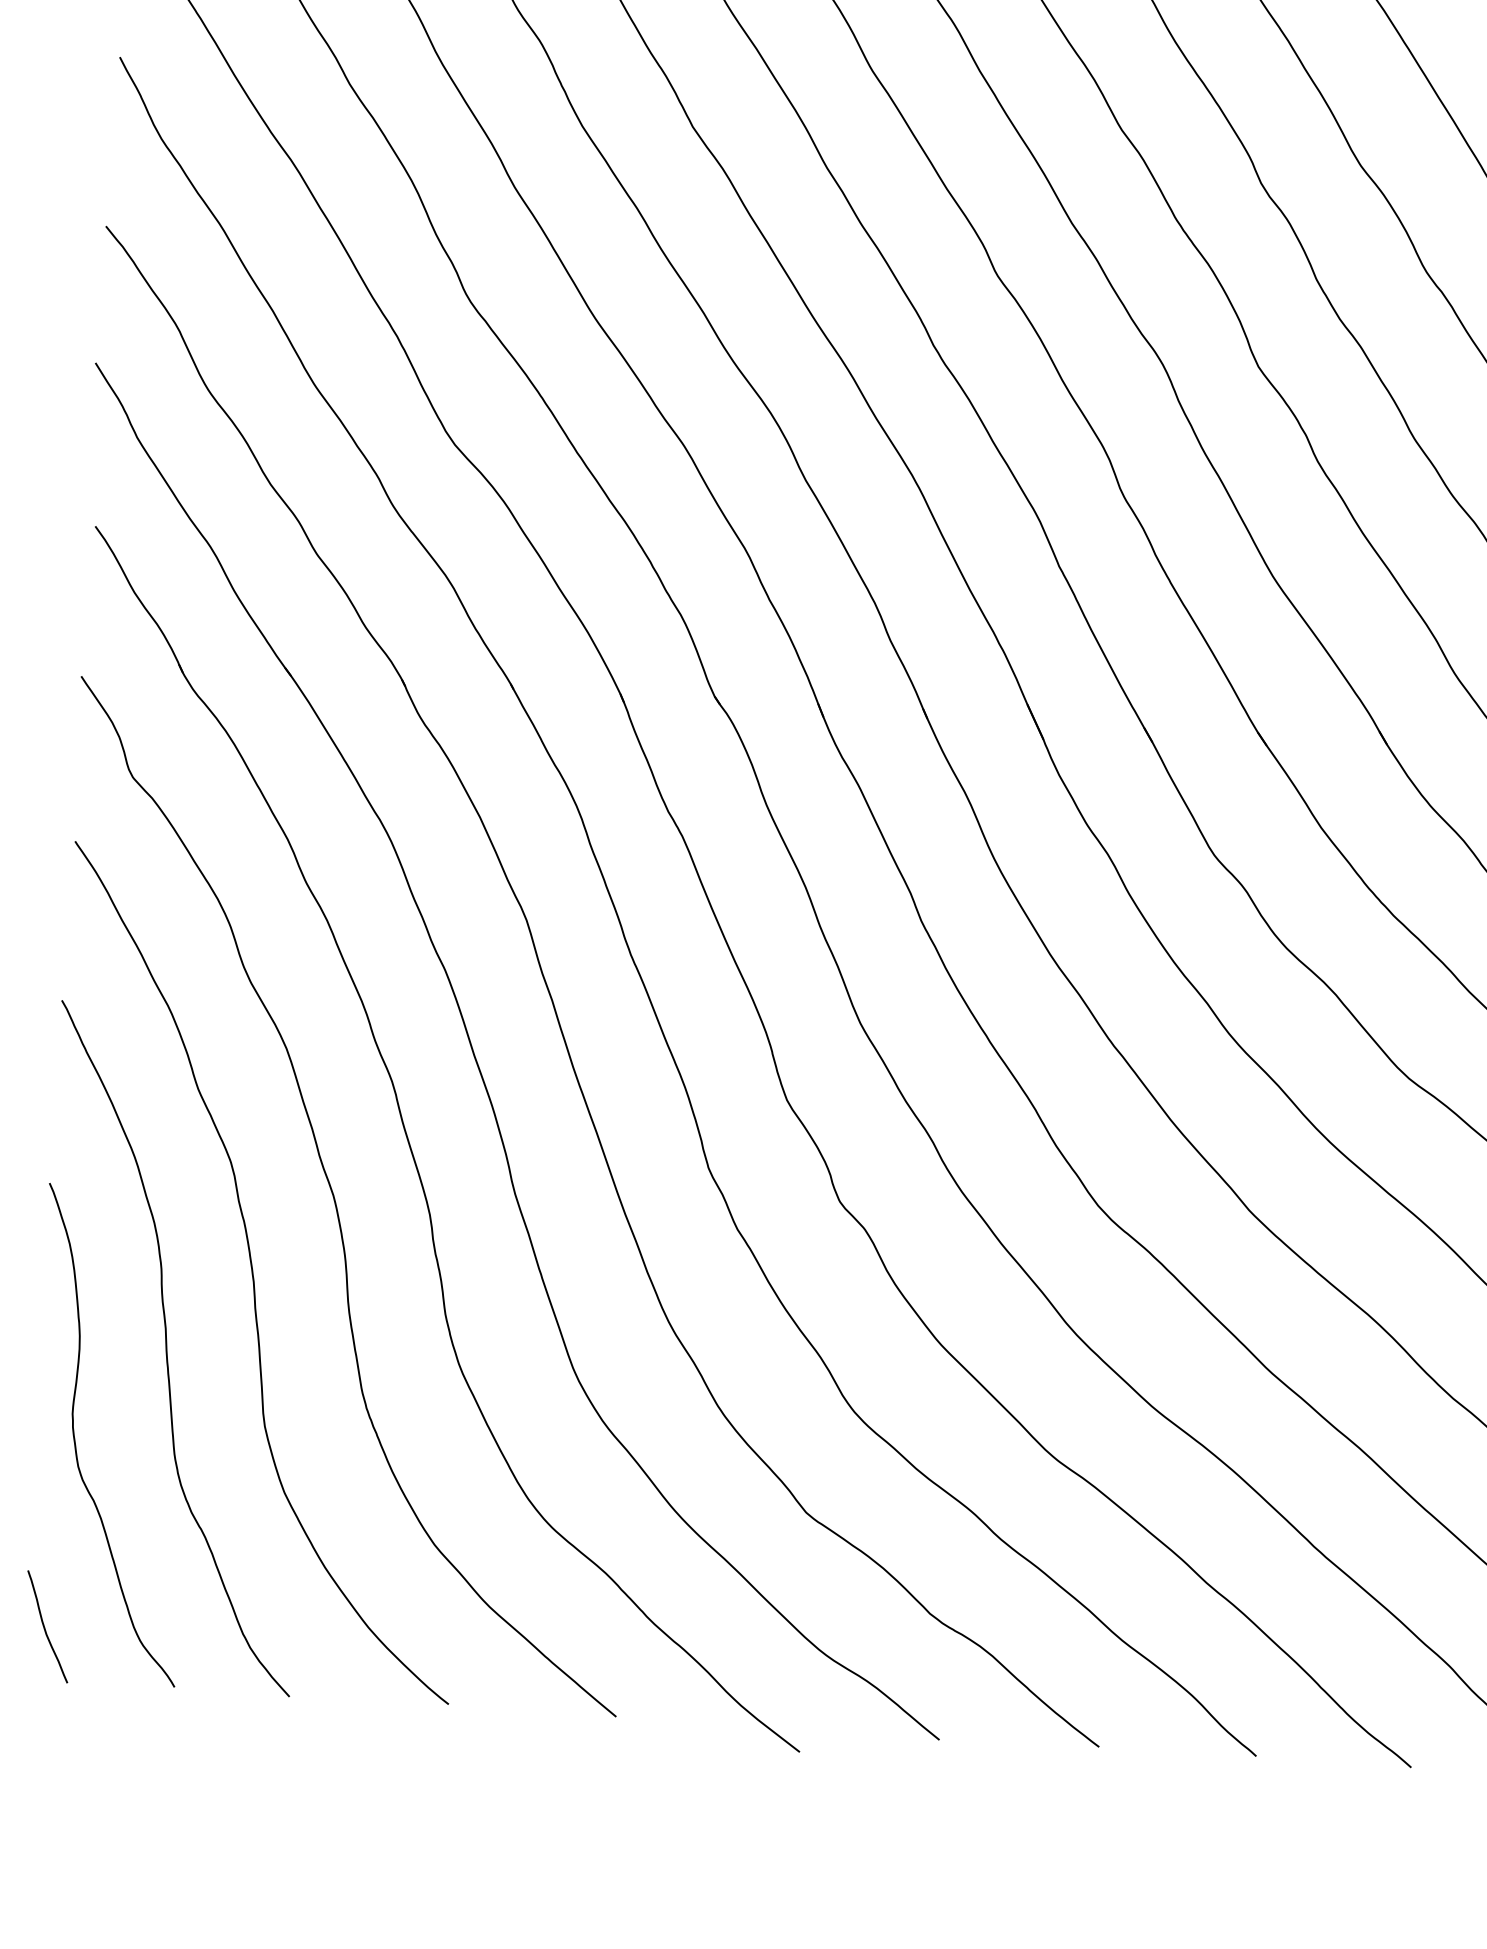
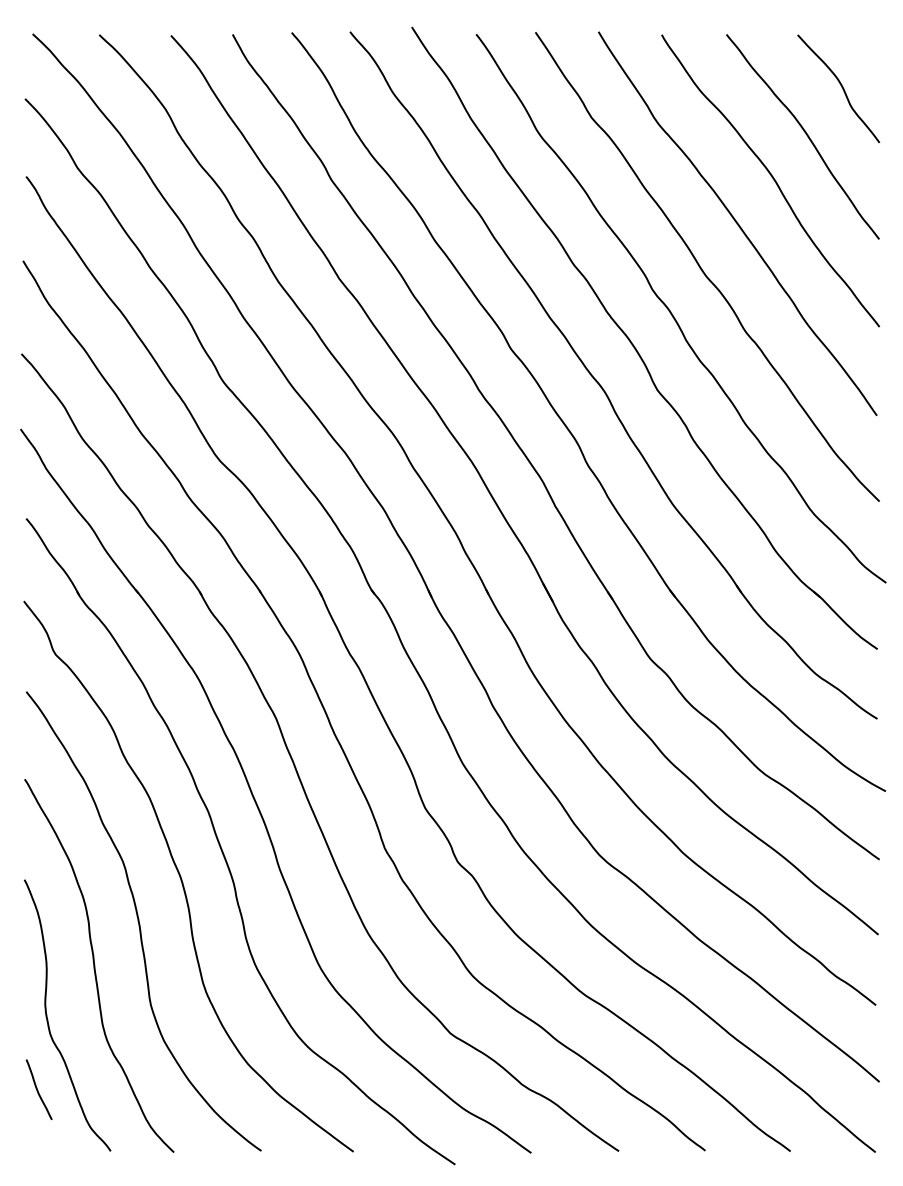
curve: (44, 1626) -> (37, 1089), moved

